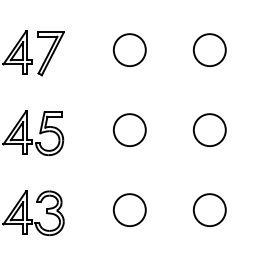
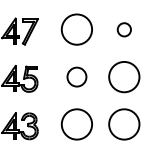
circle: (129, 49) -> (76, 29), size x1.6
circle: (210, 49) -> (124, 29), size x0.7
circle: (208, 129) -> (123, 76), size x1.6
circle: (129, 208) -> (76, 123), size x1.6
circle: (208, 208) -> (123, 123), size x1.6

